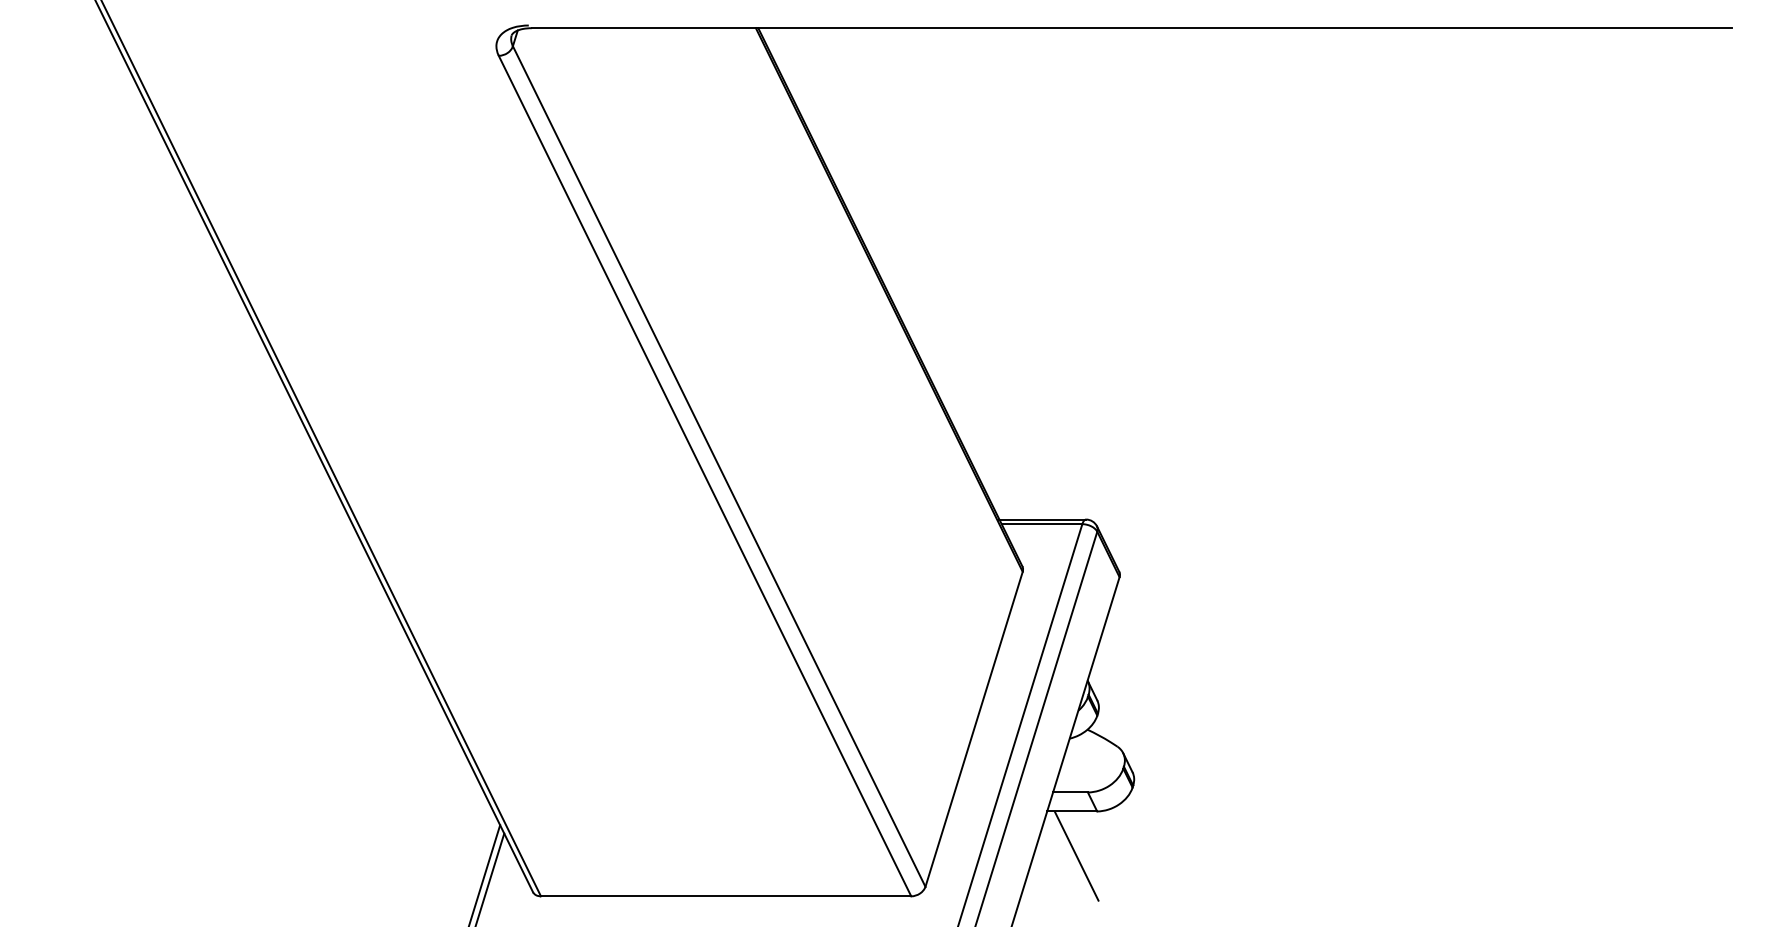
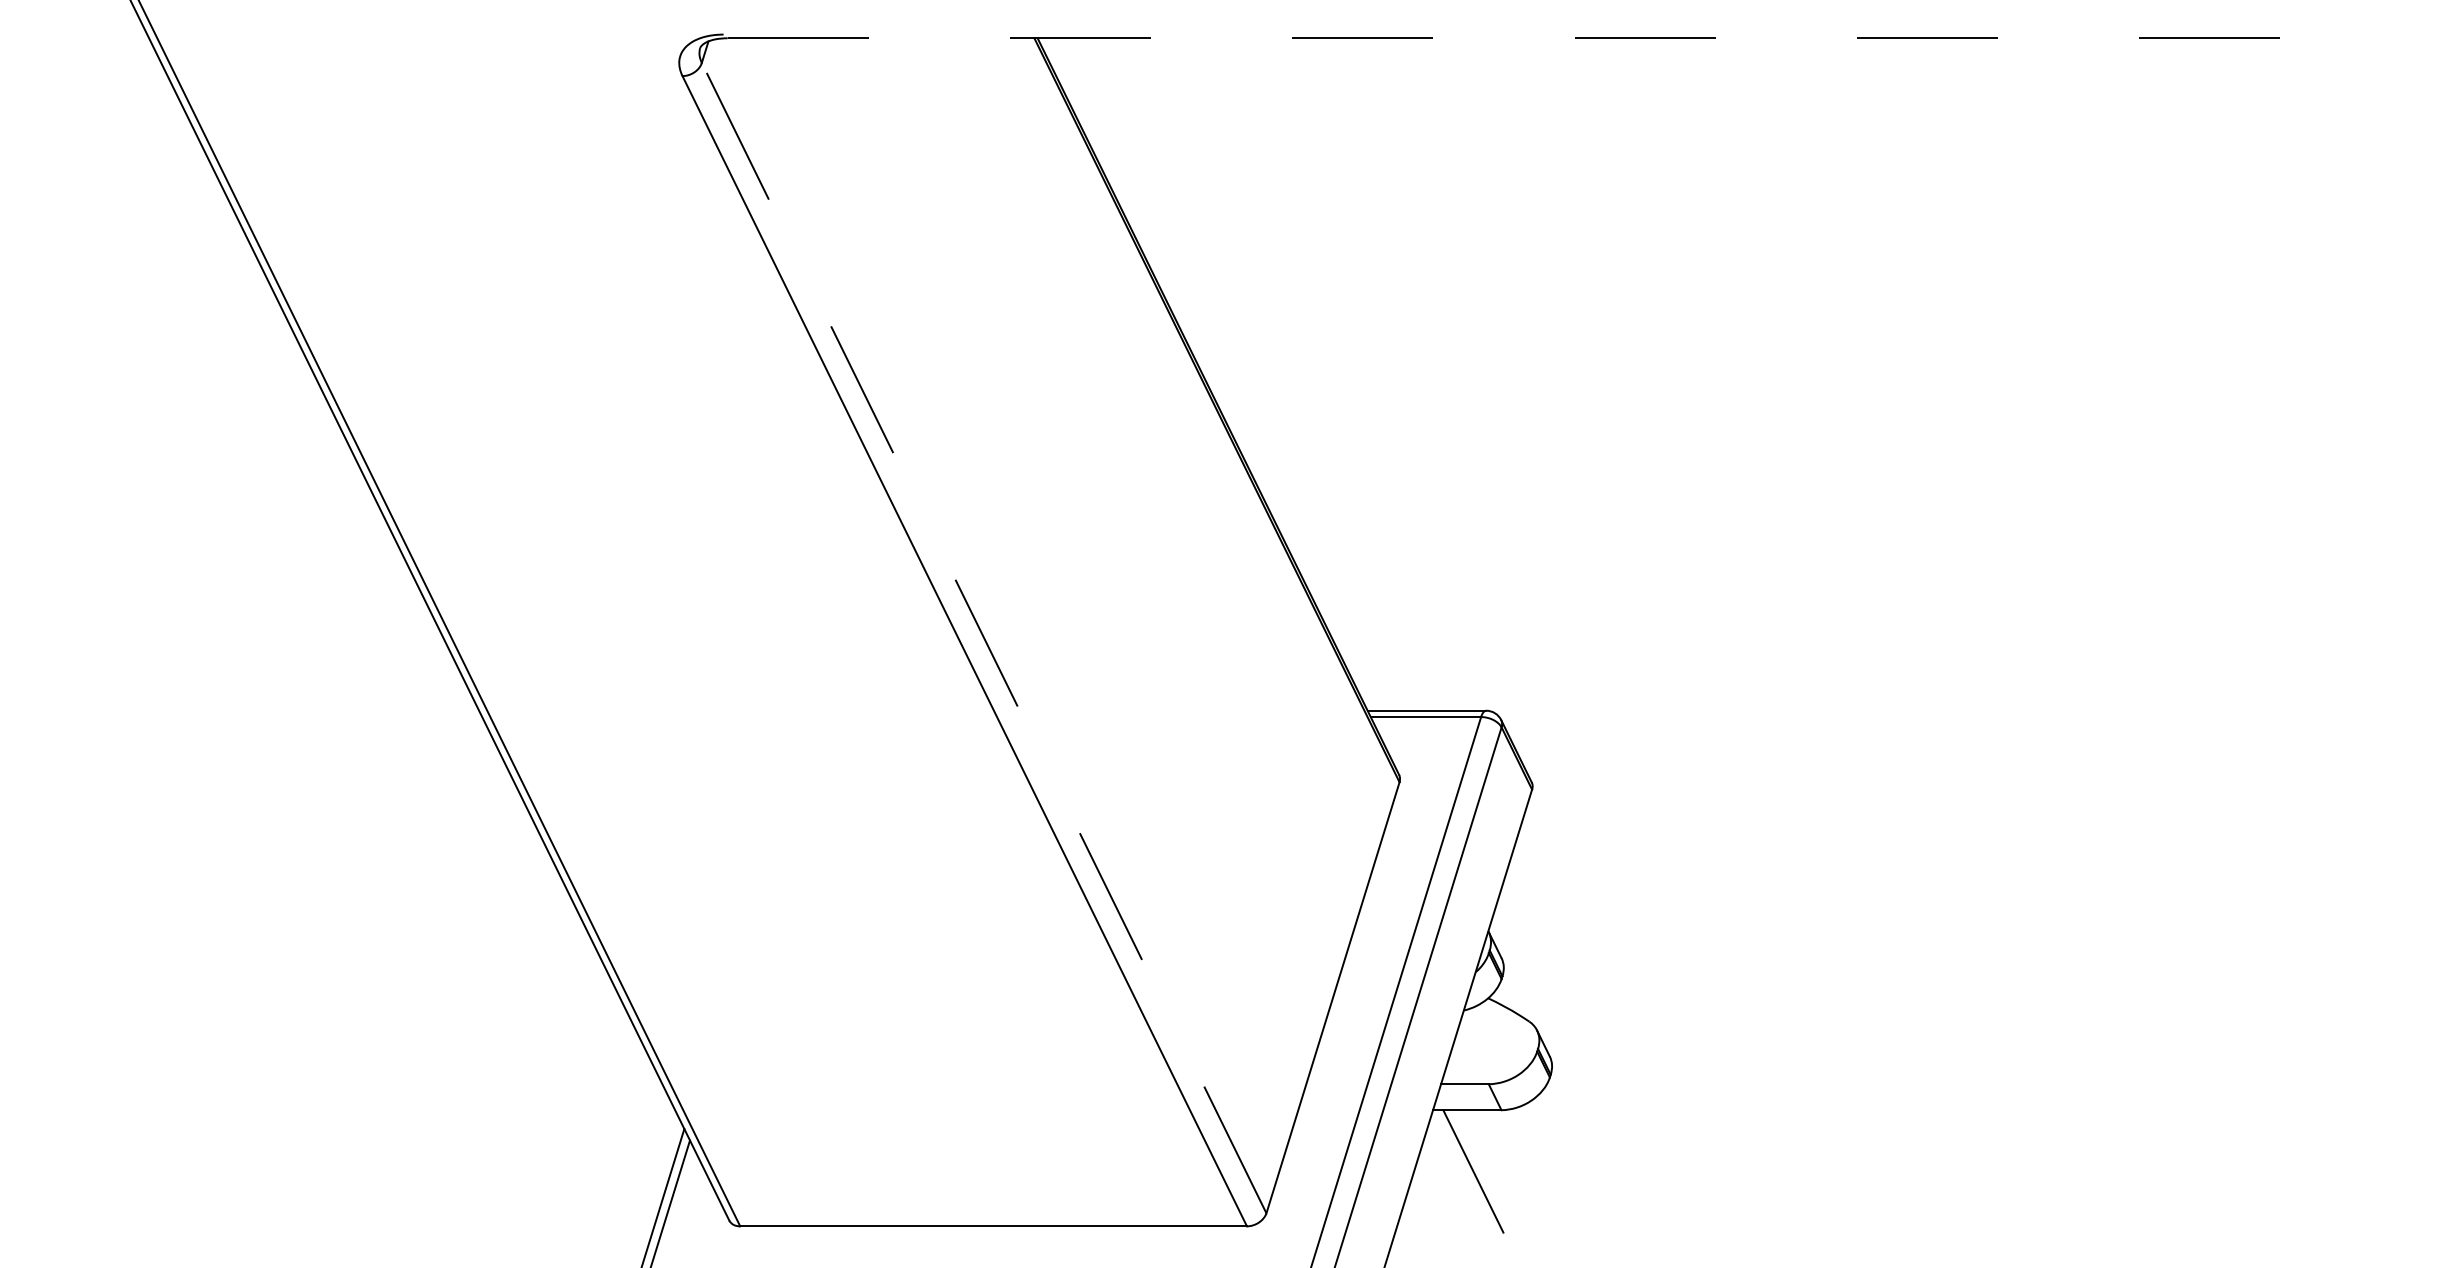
line: (1132, 28) -> (1549, 38), solid -> dashed
line: (719, 466) -> (984, 638), solid -> dashed

